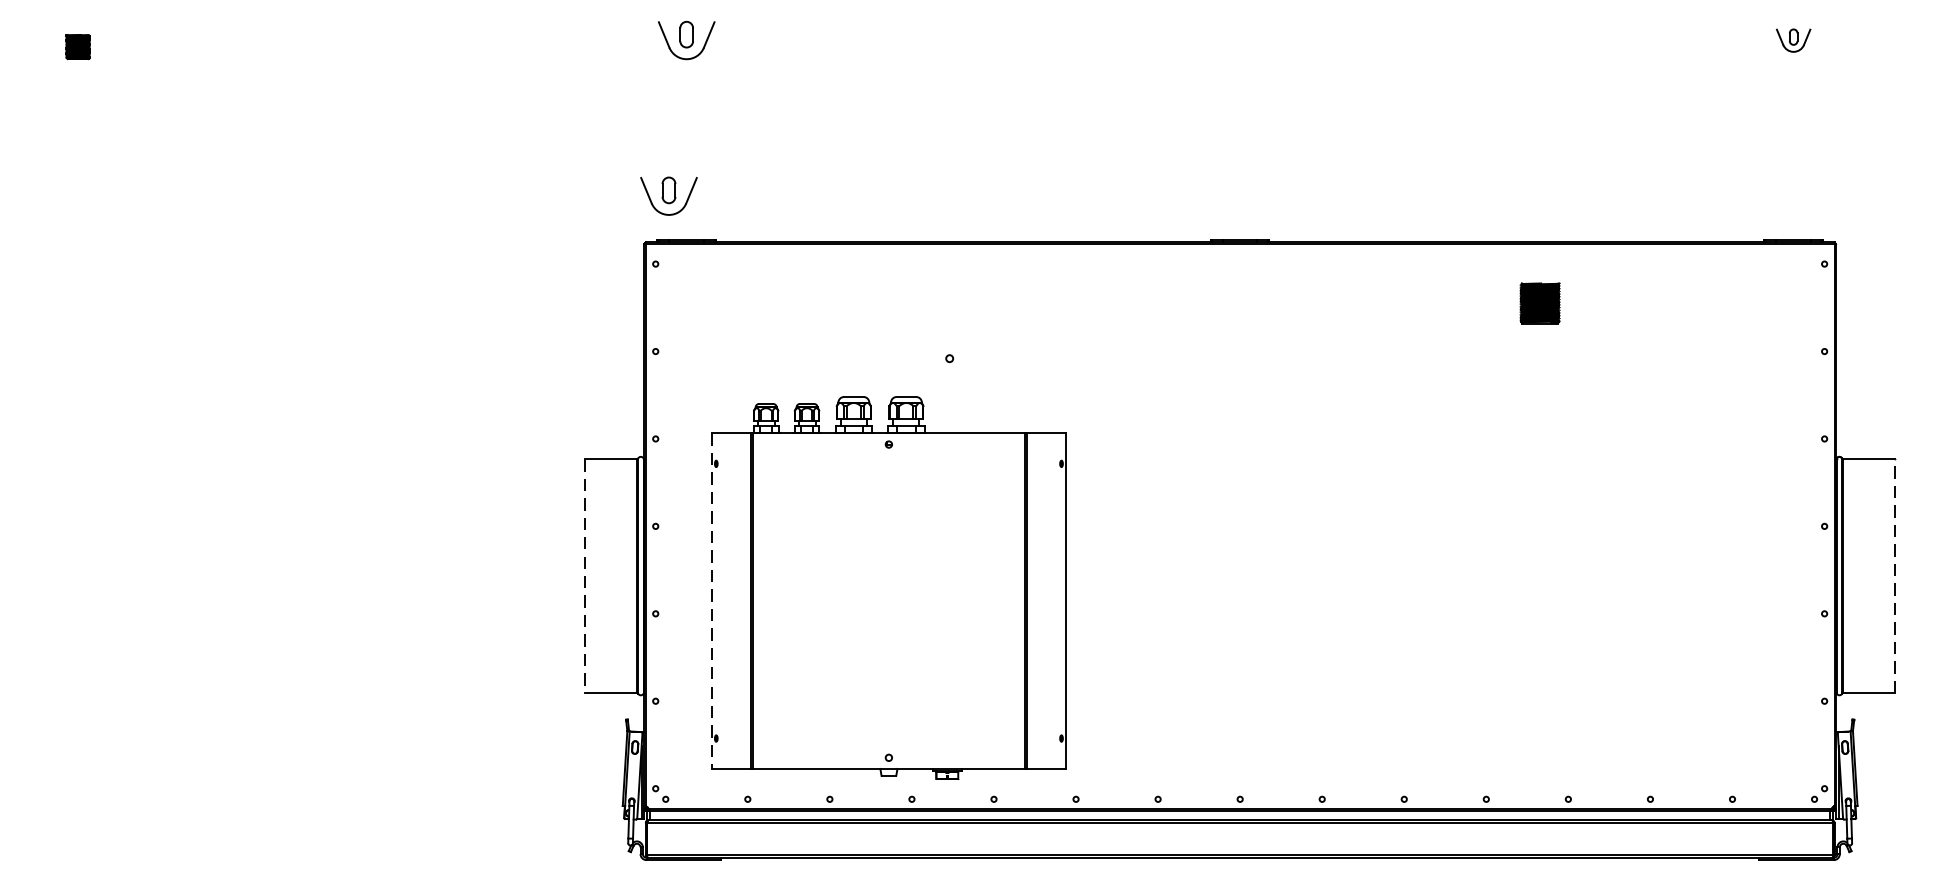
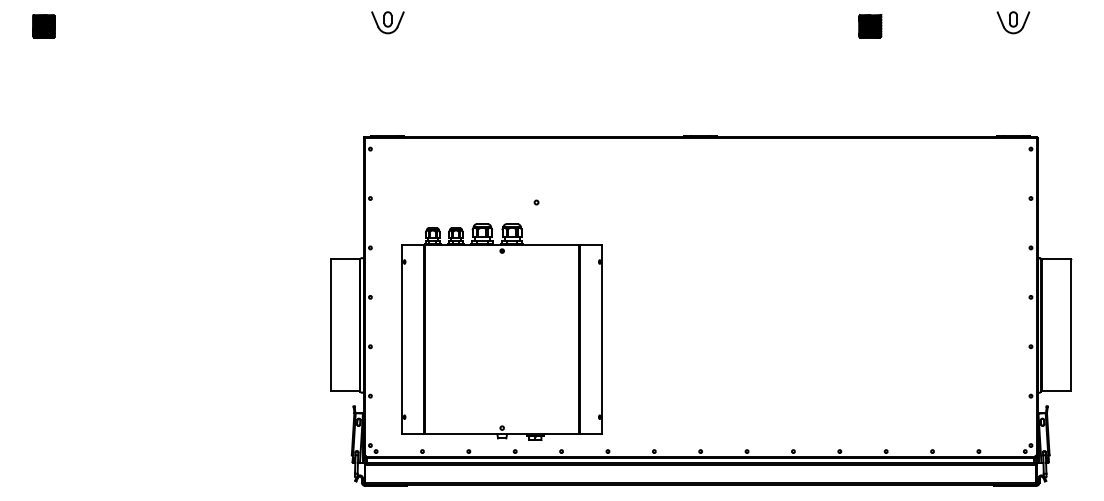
part: (1793, 40) -> (1013, 22), size x1.67
part: (77, 47) -> (43, 26), size x1.67
part: (668, 195) -> (377, 110), removed
part: (1540, 303) -> (870, 26), moved
line: (1894, 574) -> (1070, 324), dashed -> solid
line: (585, 576) -> (330, 325), dashed -> solid
line: (712, 600) -> (402, 339), dashed -> solid

